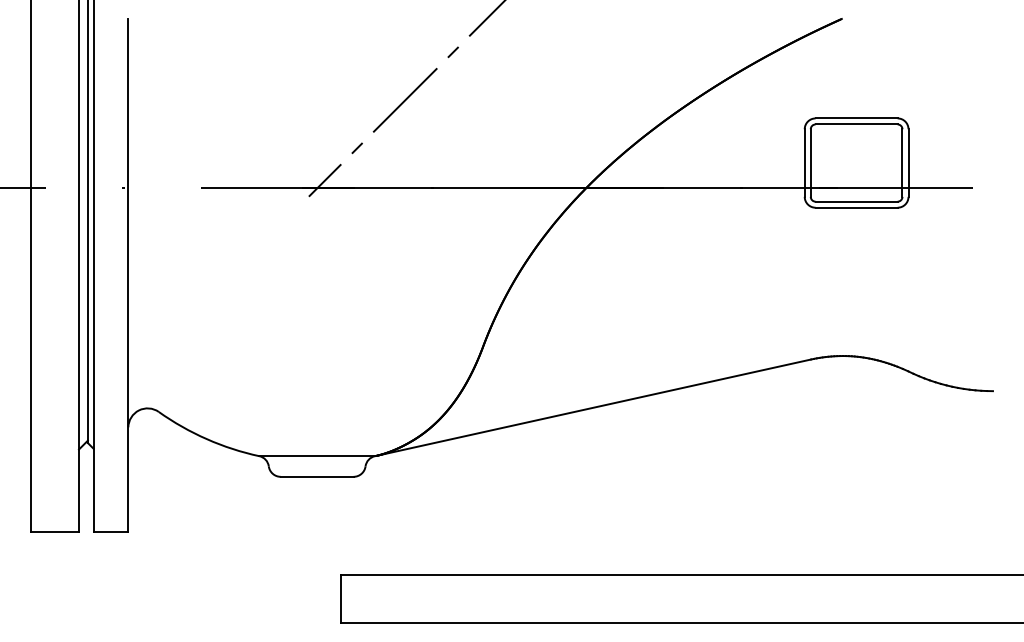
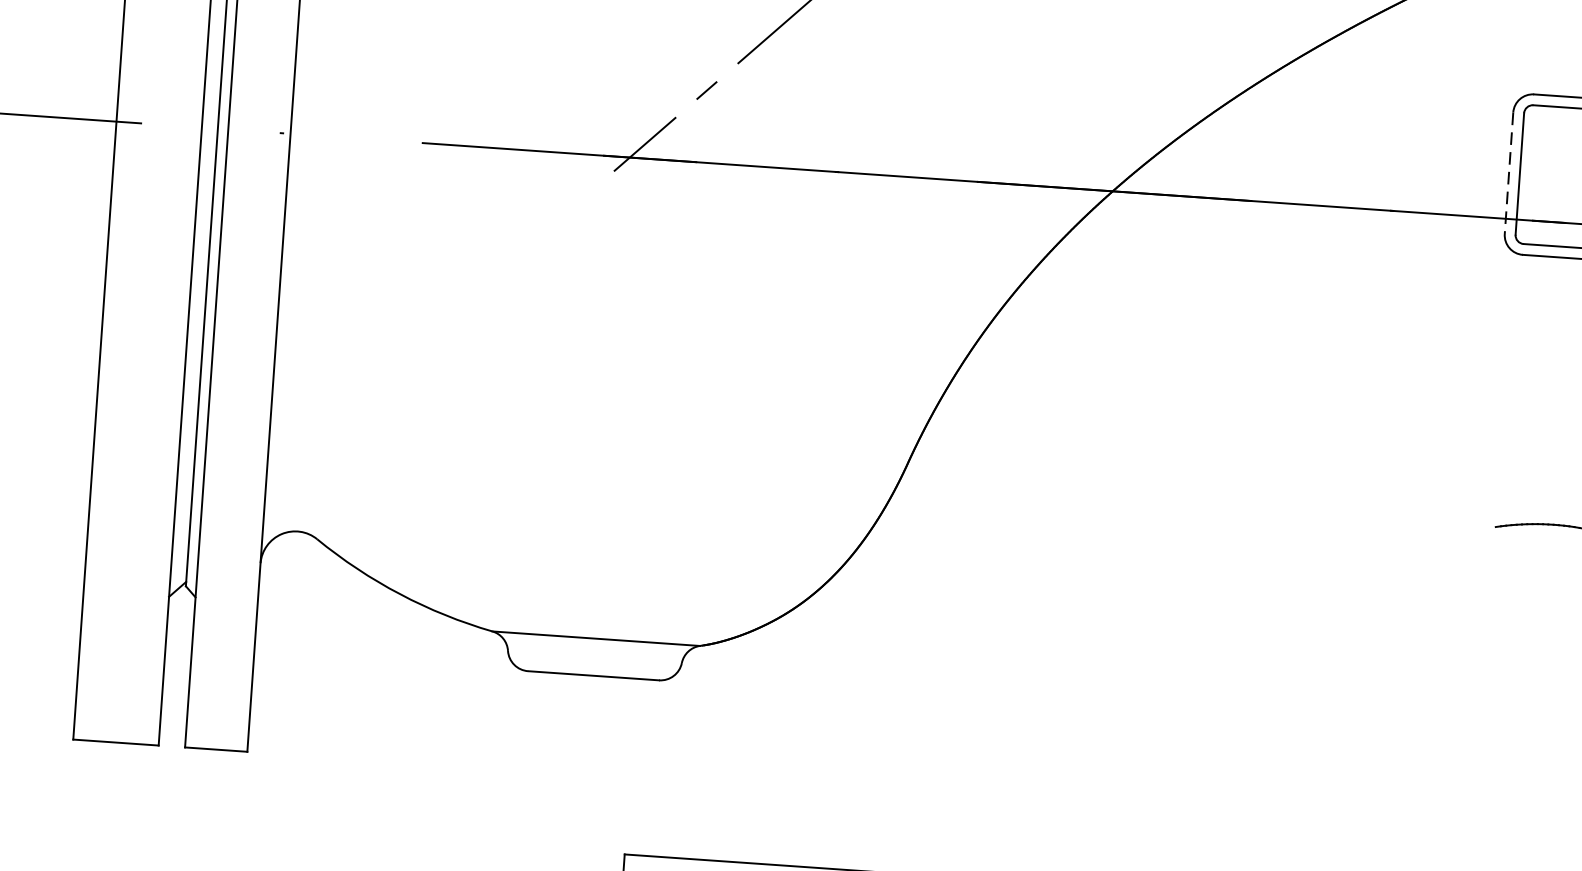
line: (804, 163) -> (1508, 174), solid -> dashed
line: (593, 407) -> (1098, 585), removed

